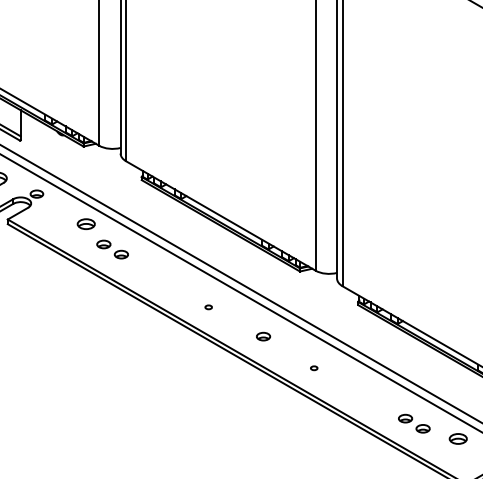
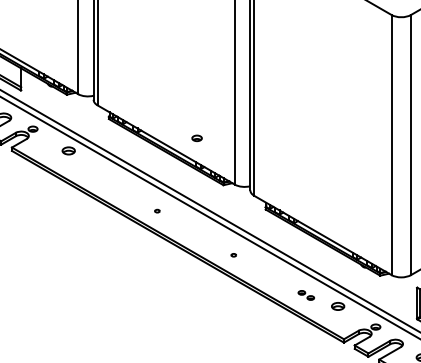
part: (112, 249) -> (87, 169), removed
part: (262, 336) -> (196, 138), moved
part: (414, 423) -> (306, 295), size x0.7

